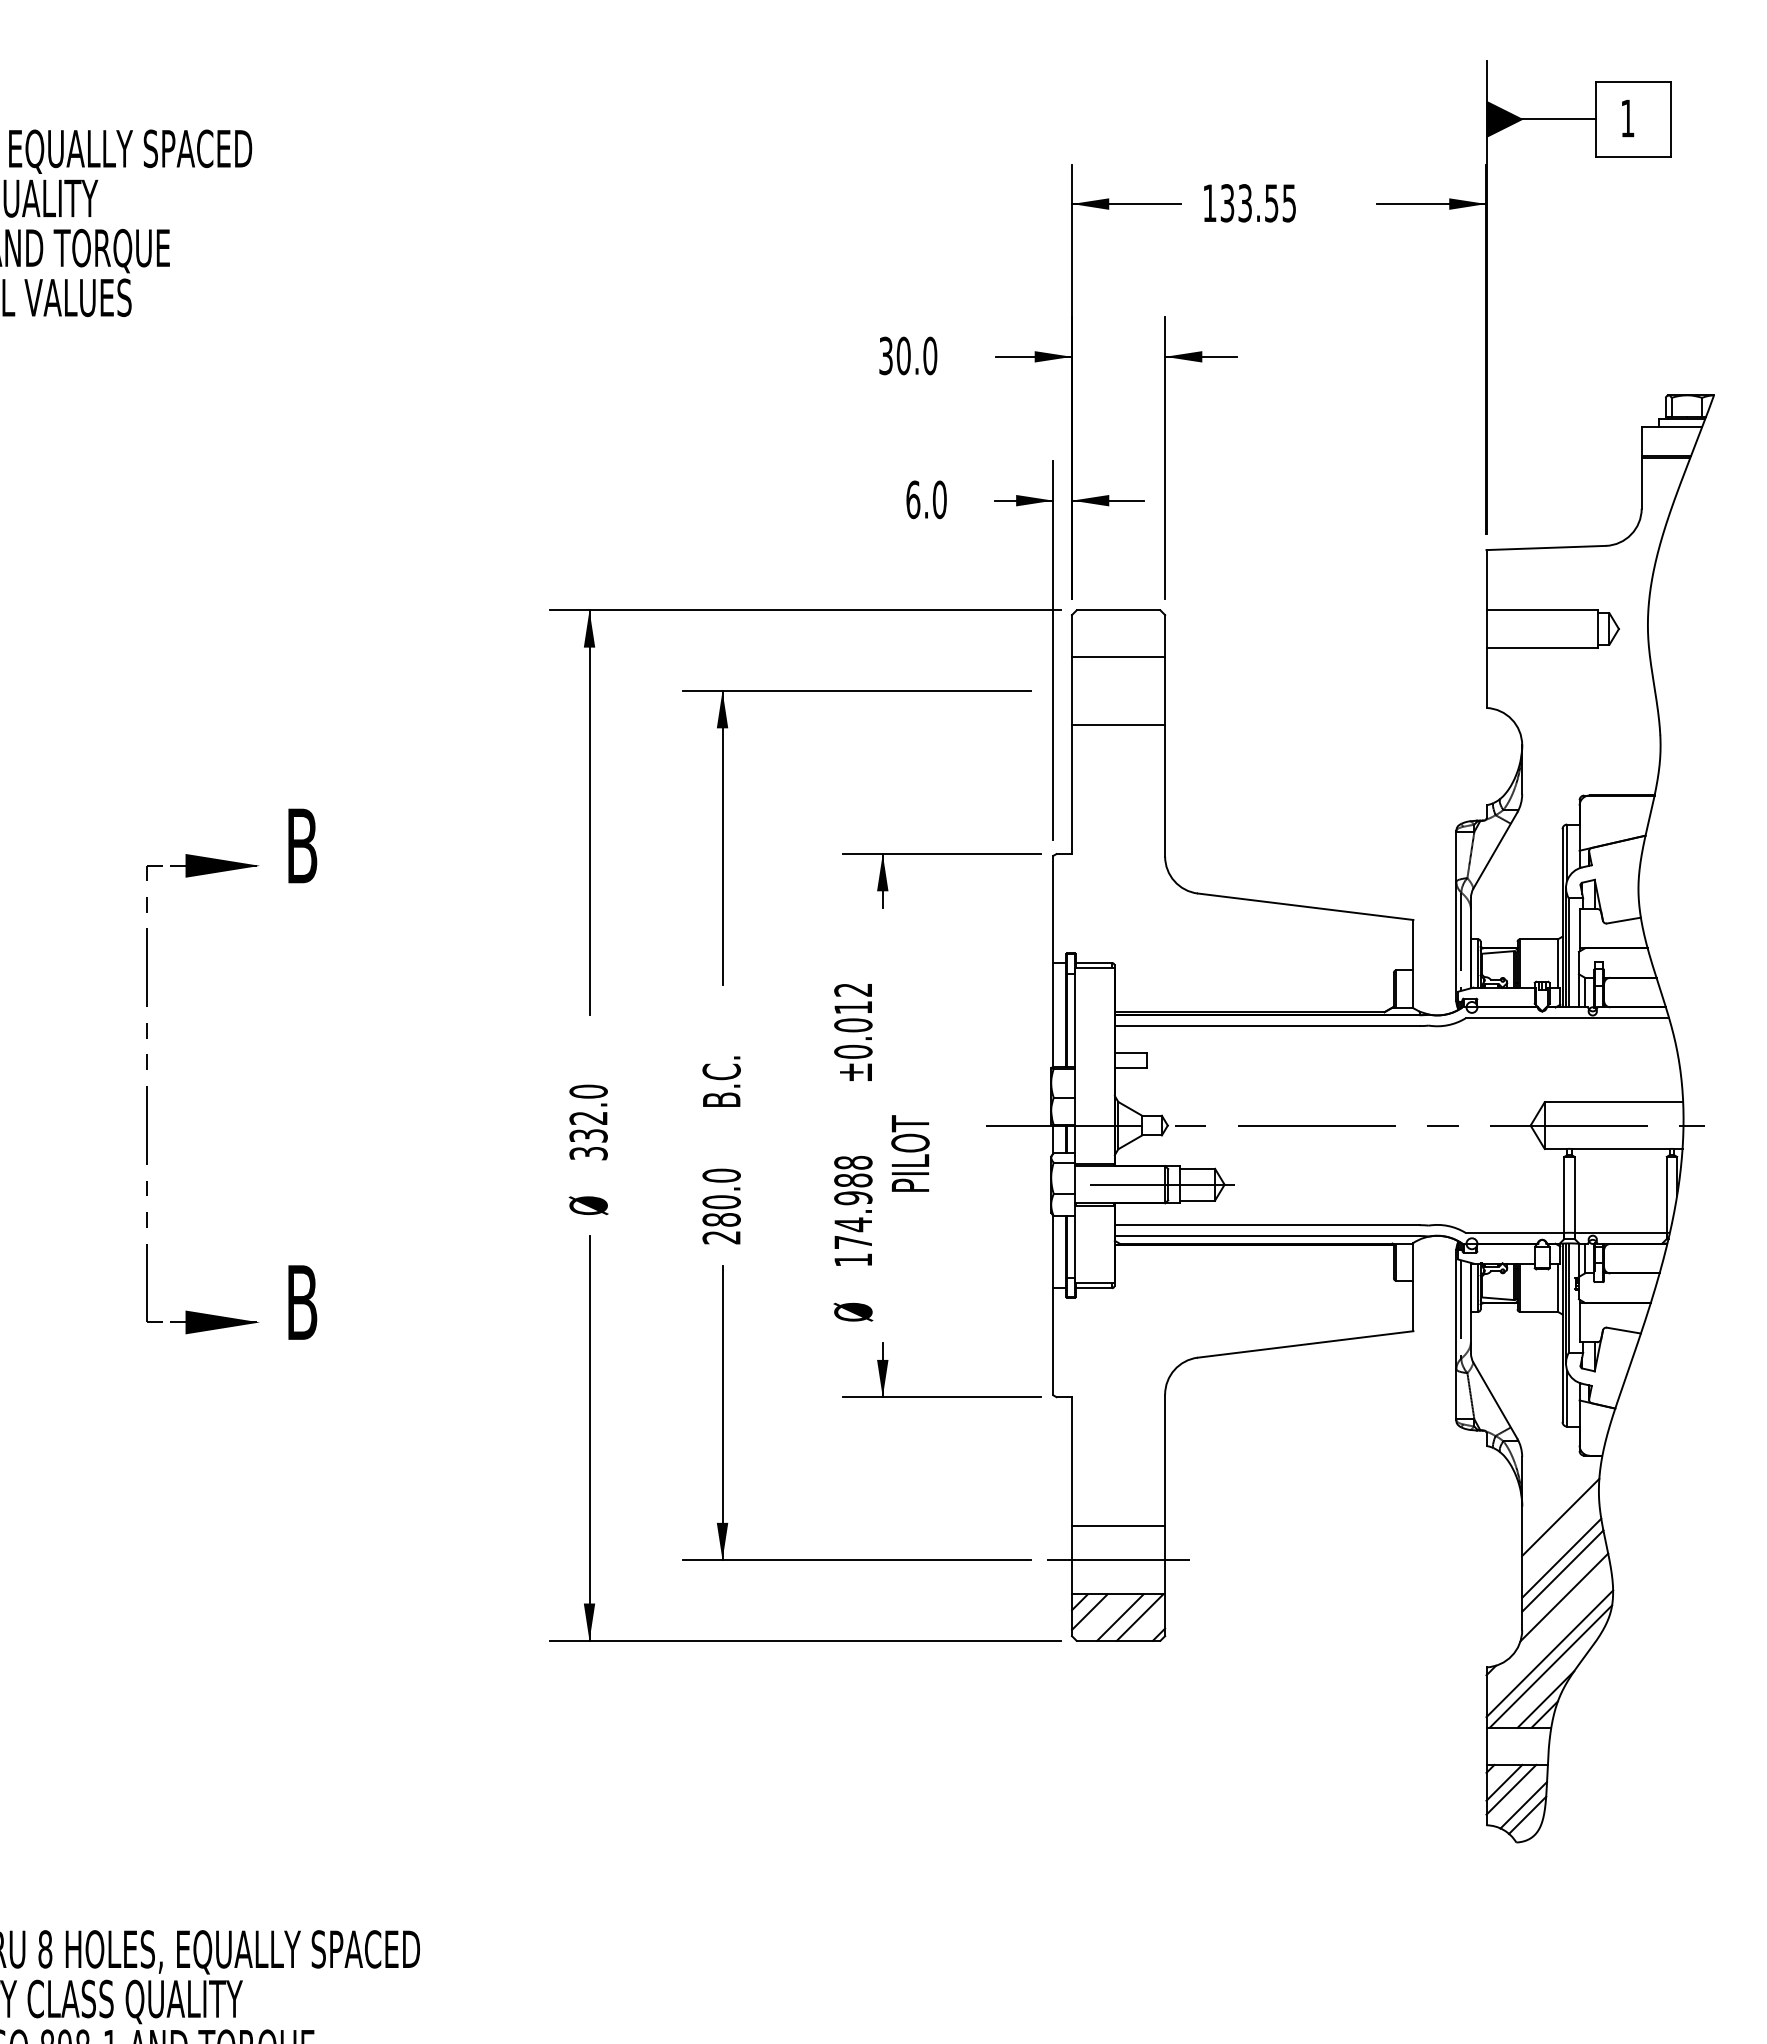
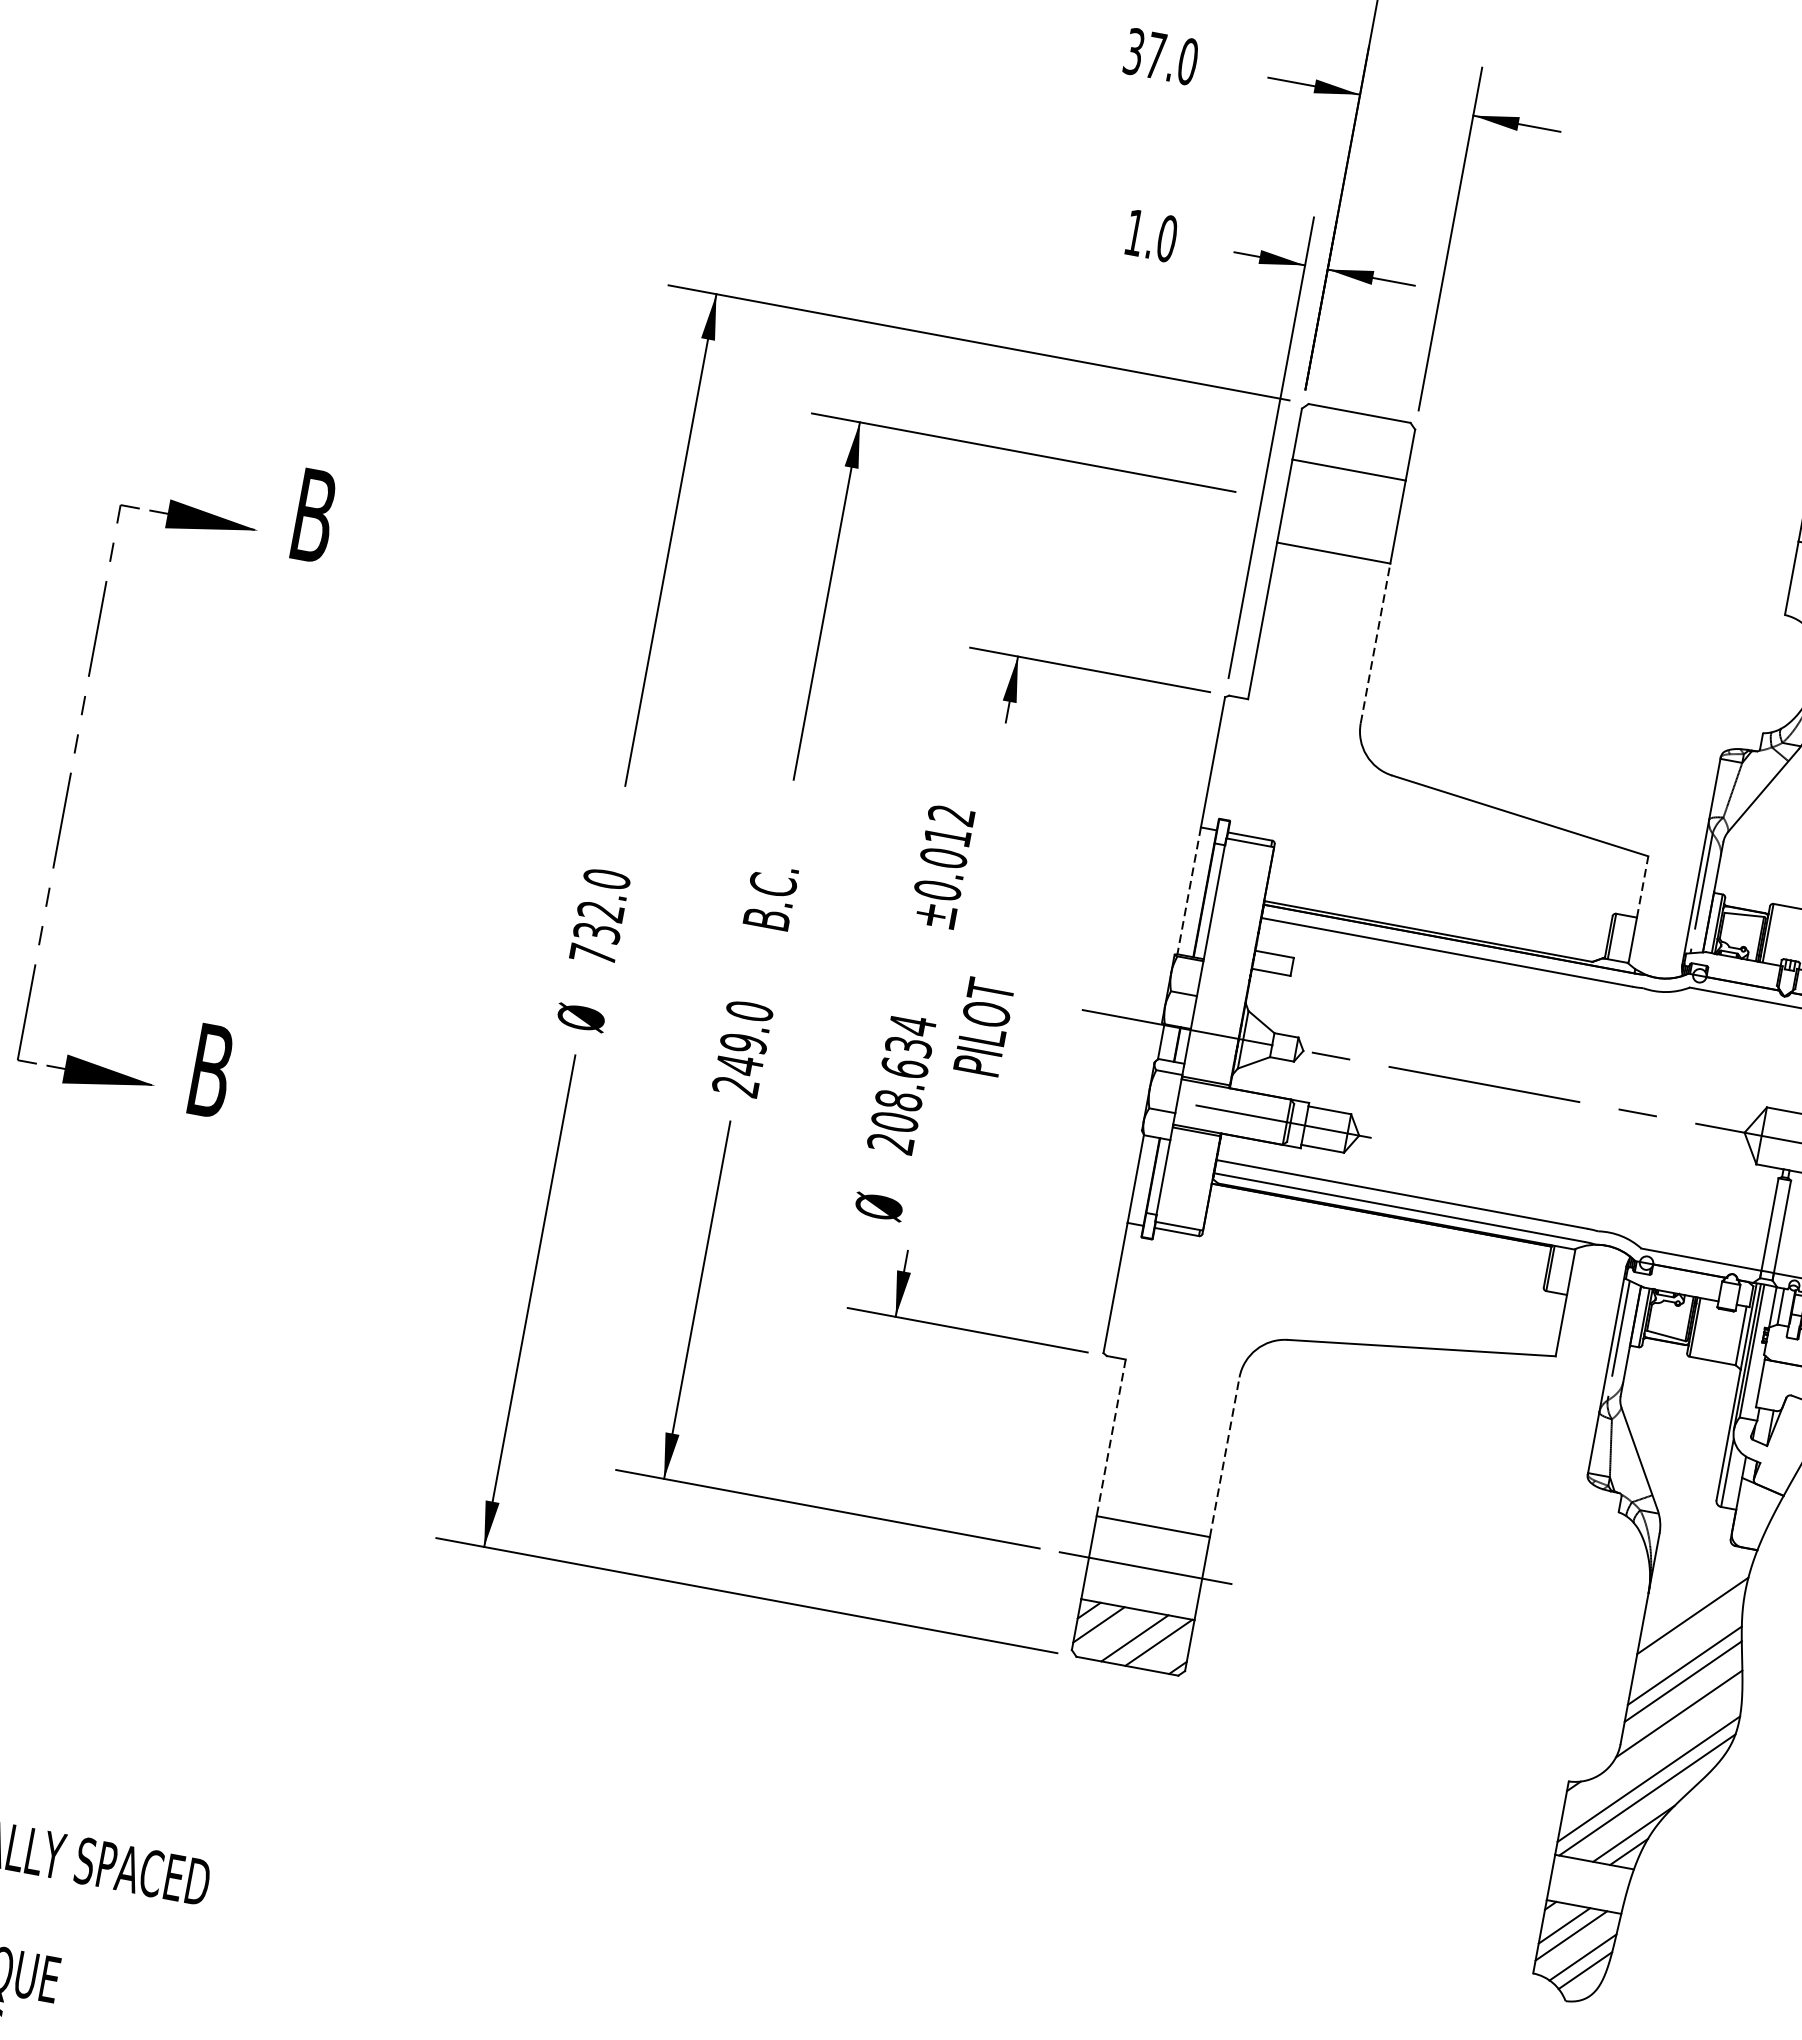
text: (903, 355) -> (1155, 55), 30.0 -> 37.0
text: (913, 499) -> (1135, 232), 6.0 -> 1.0
line: (1165, 790) -> (1376, 643), solid -> dashed
line: (1413, 944) -> (1642, 886), solid -> dashed
line: (1053, 1015) -> (1189, 891), solid -> dashed
text: (588, 1153) -> (592, 954), 332.0 -> 732.0
text: (853, 1210) -> (902, 1083), 174.988 -> 208.634
text: (721, 1211) -> (741, 1054), 280.0 -> 249.0
line: (1165, 1460) -> (1225, 1457), solid -> dashed
line: (1072, 1462) -> (1111, 1439), solid -> dashed

